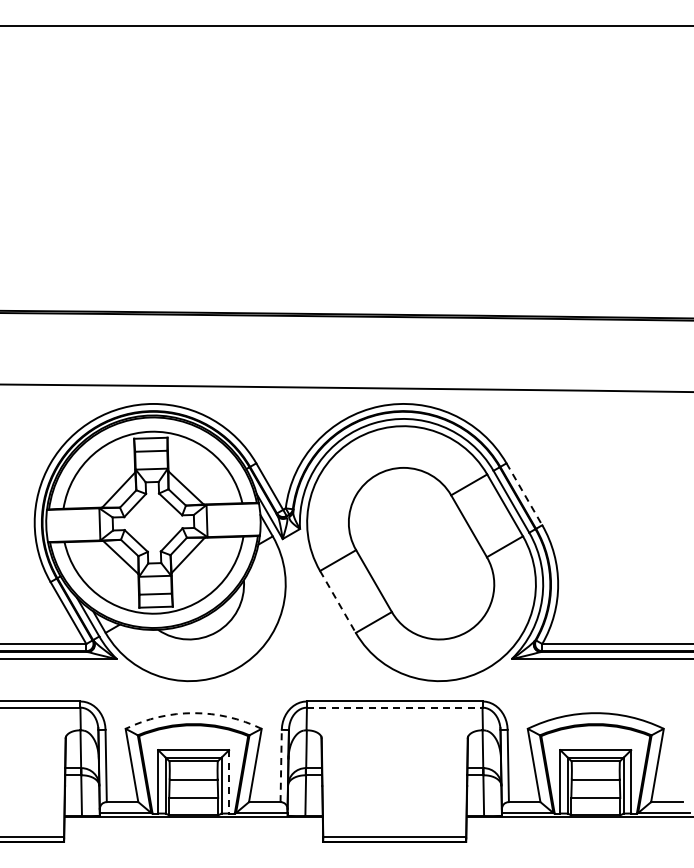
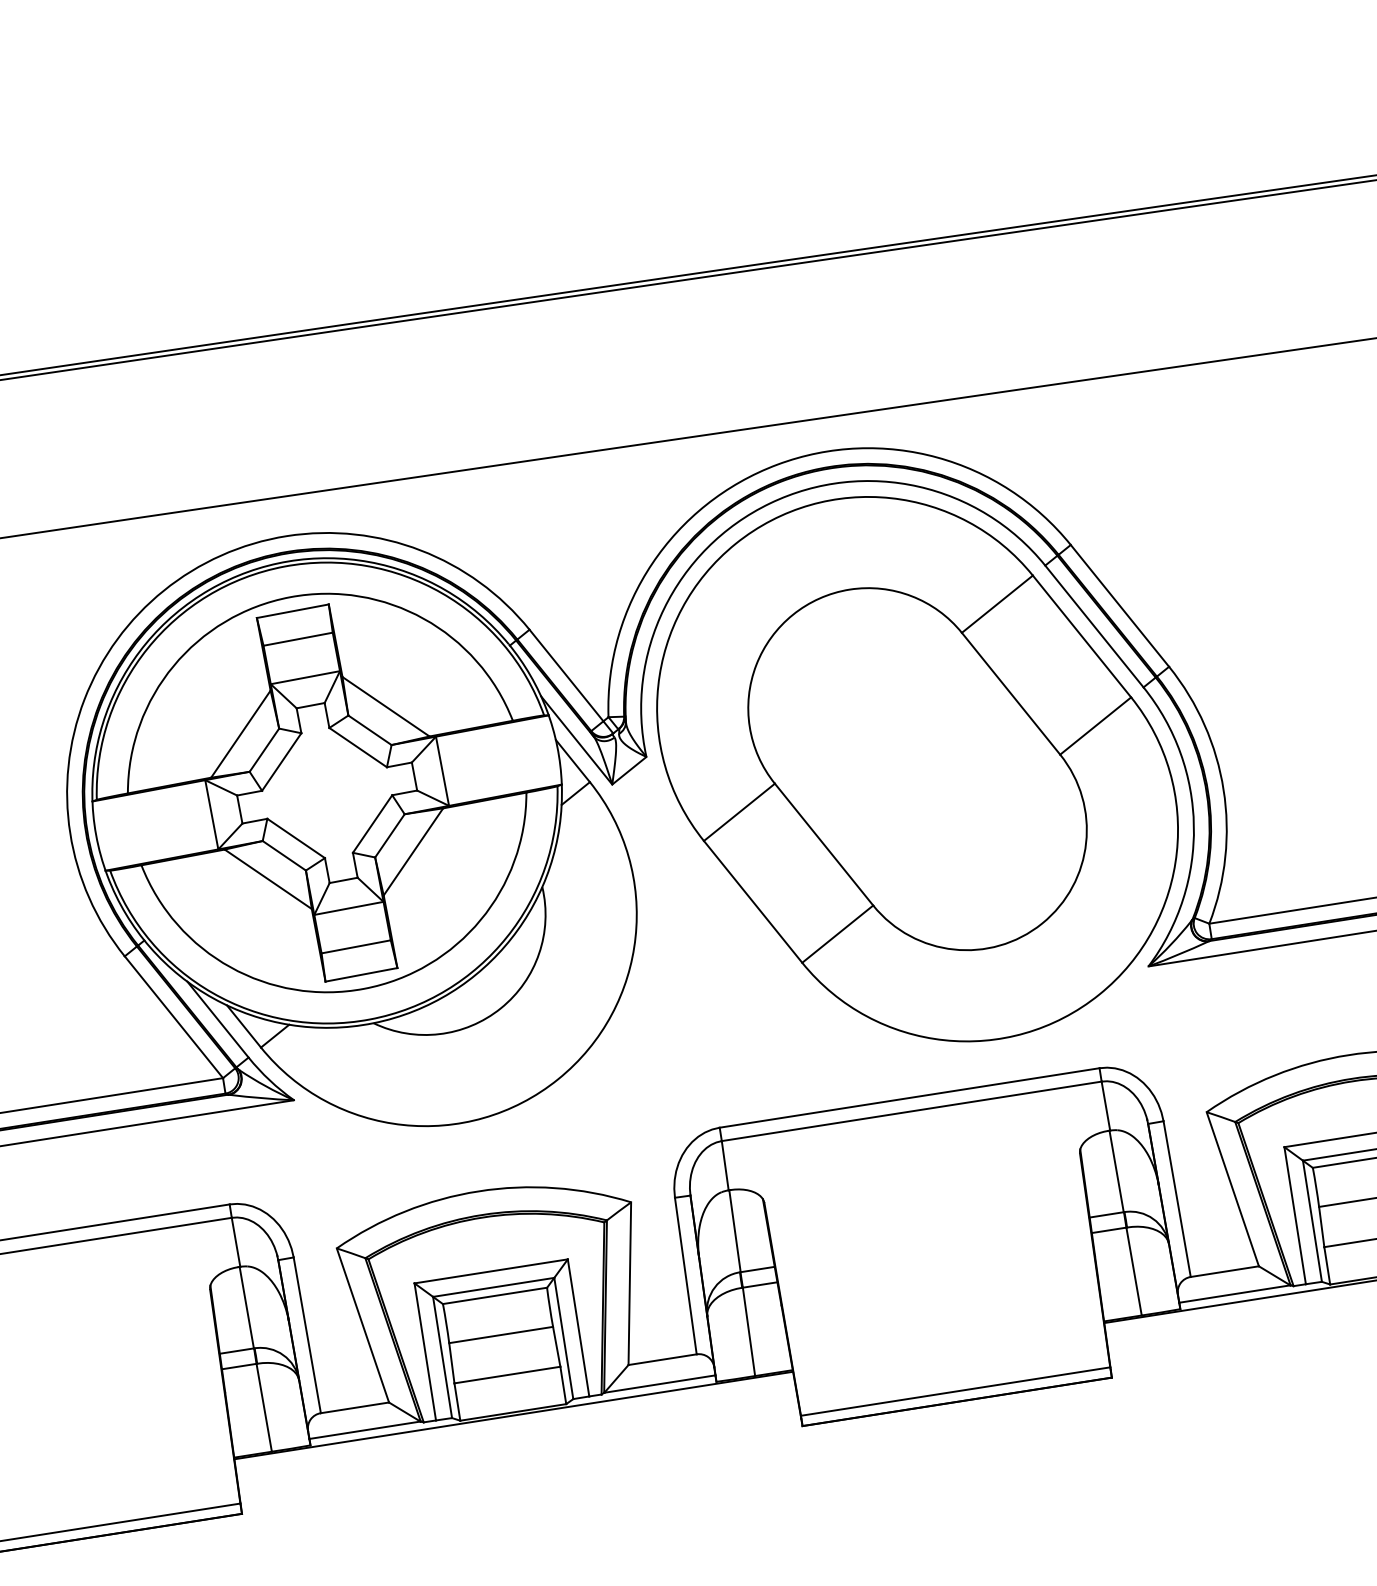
line: (524, 494) -> (1120, 606), dashed -> solid
line: (337, 601) -> (751, 901), dashed -> solid
line: (394, 707) -> (911, 1111), dashed -> solid
arc: (193, 713) -> (478, 1192), dashed -> solid
line: (281, 765) -> (686, 1274), dashed -> solid
line: (229, 781) -> (579, 1327), dashed -> solid

